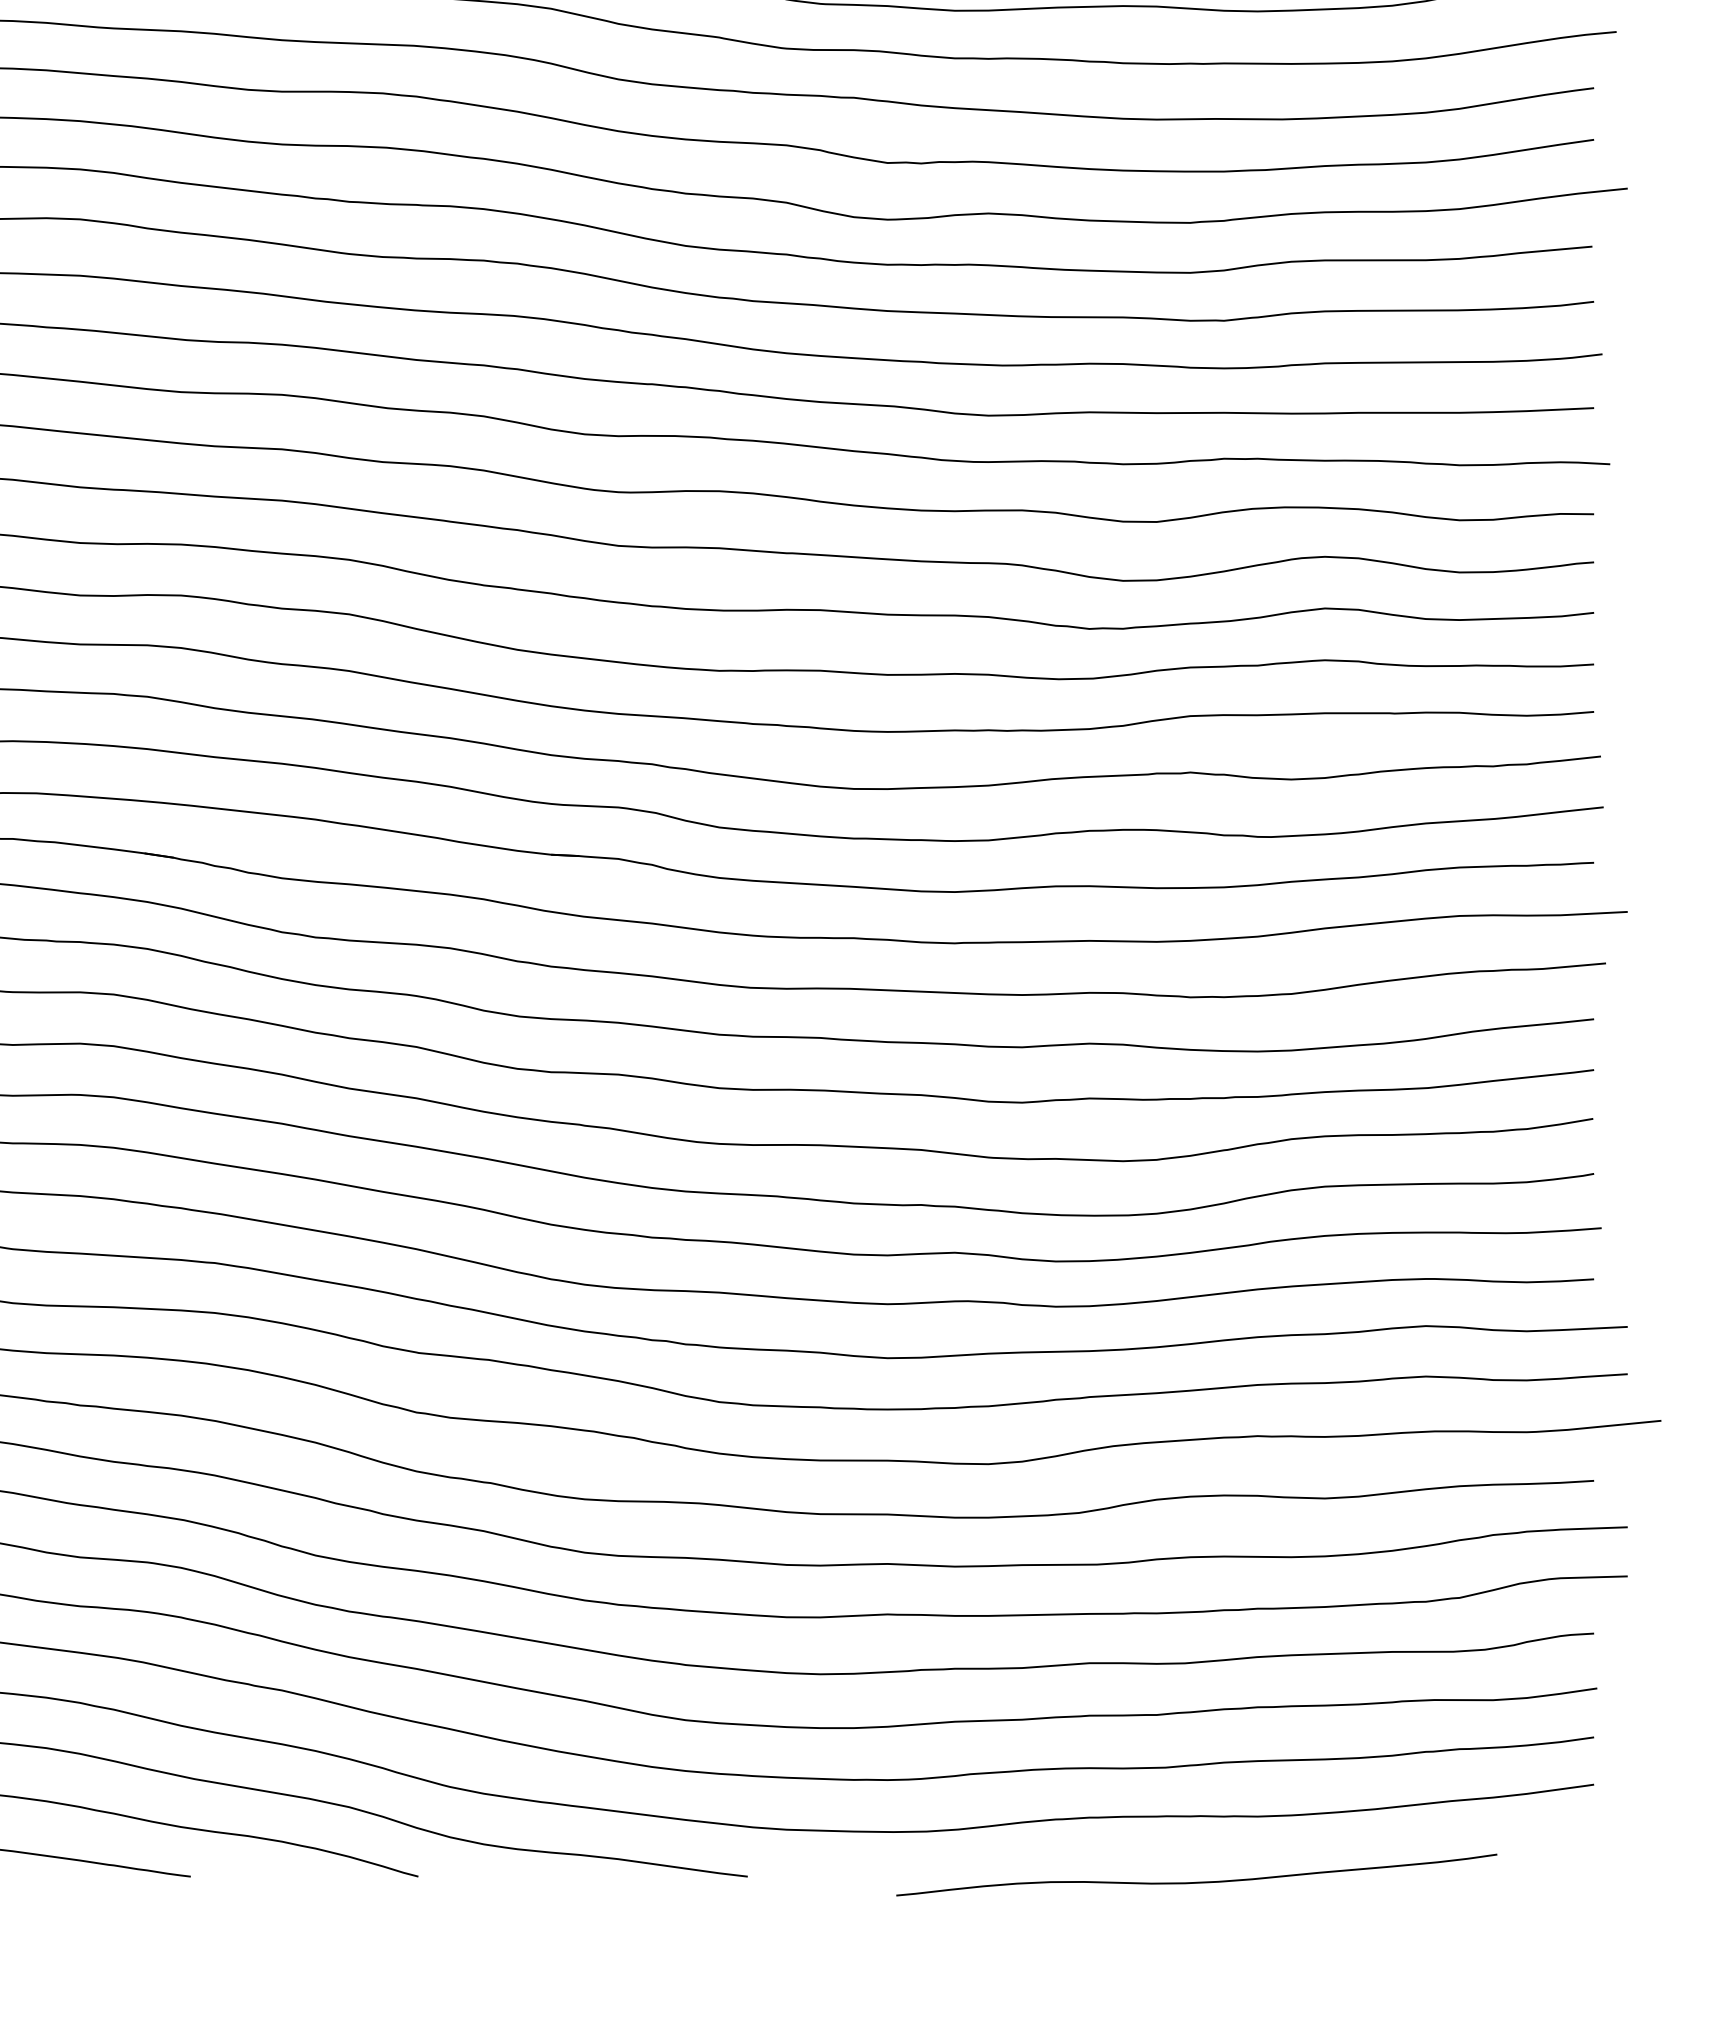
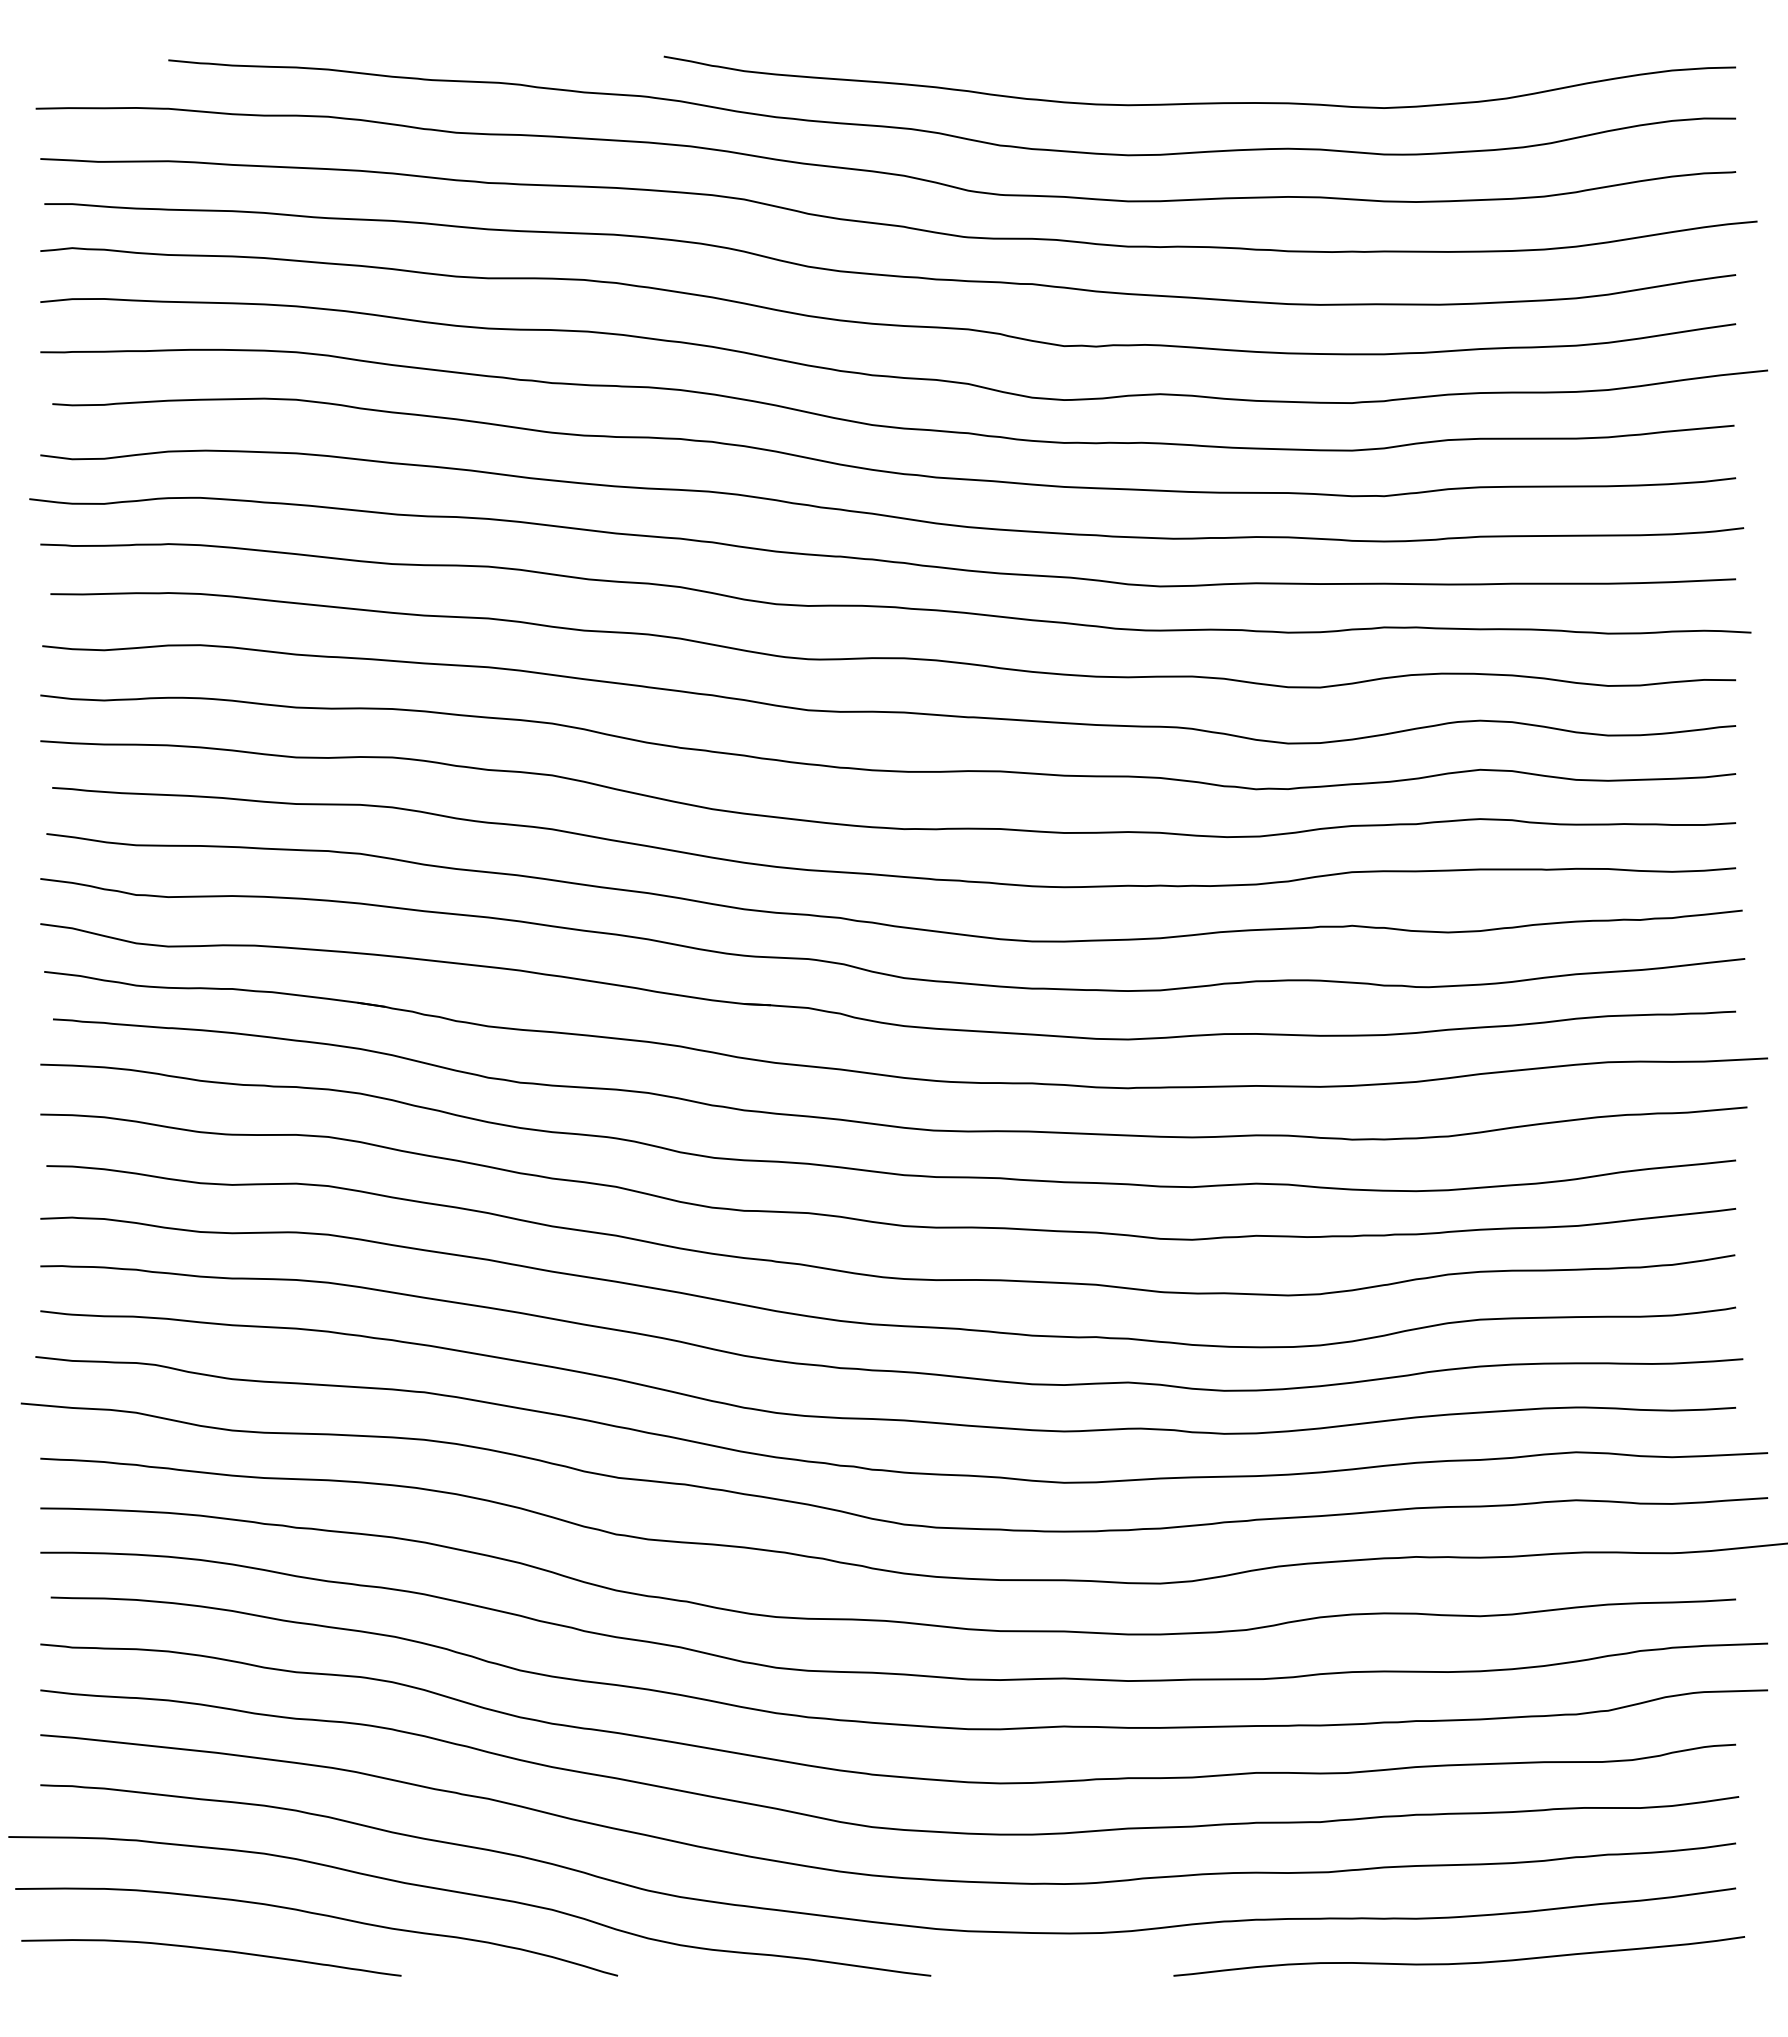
curve: (1197, 1881) -> (1459, 1962), moved

